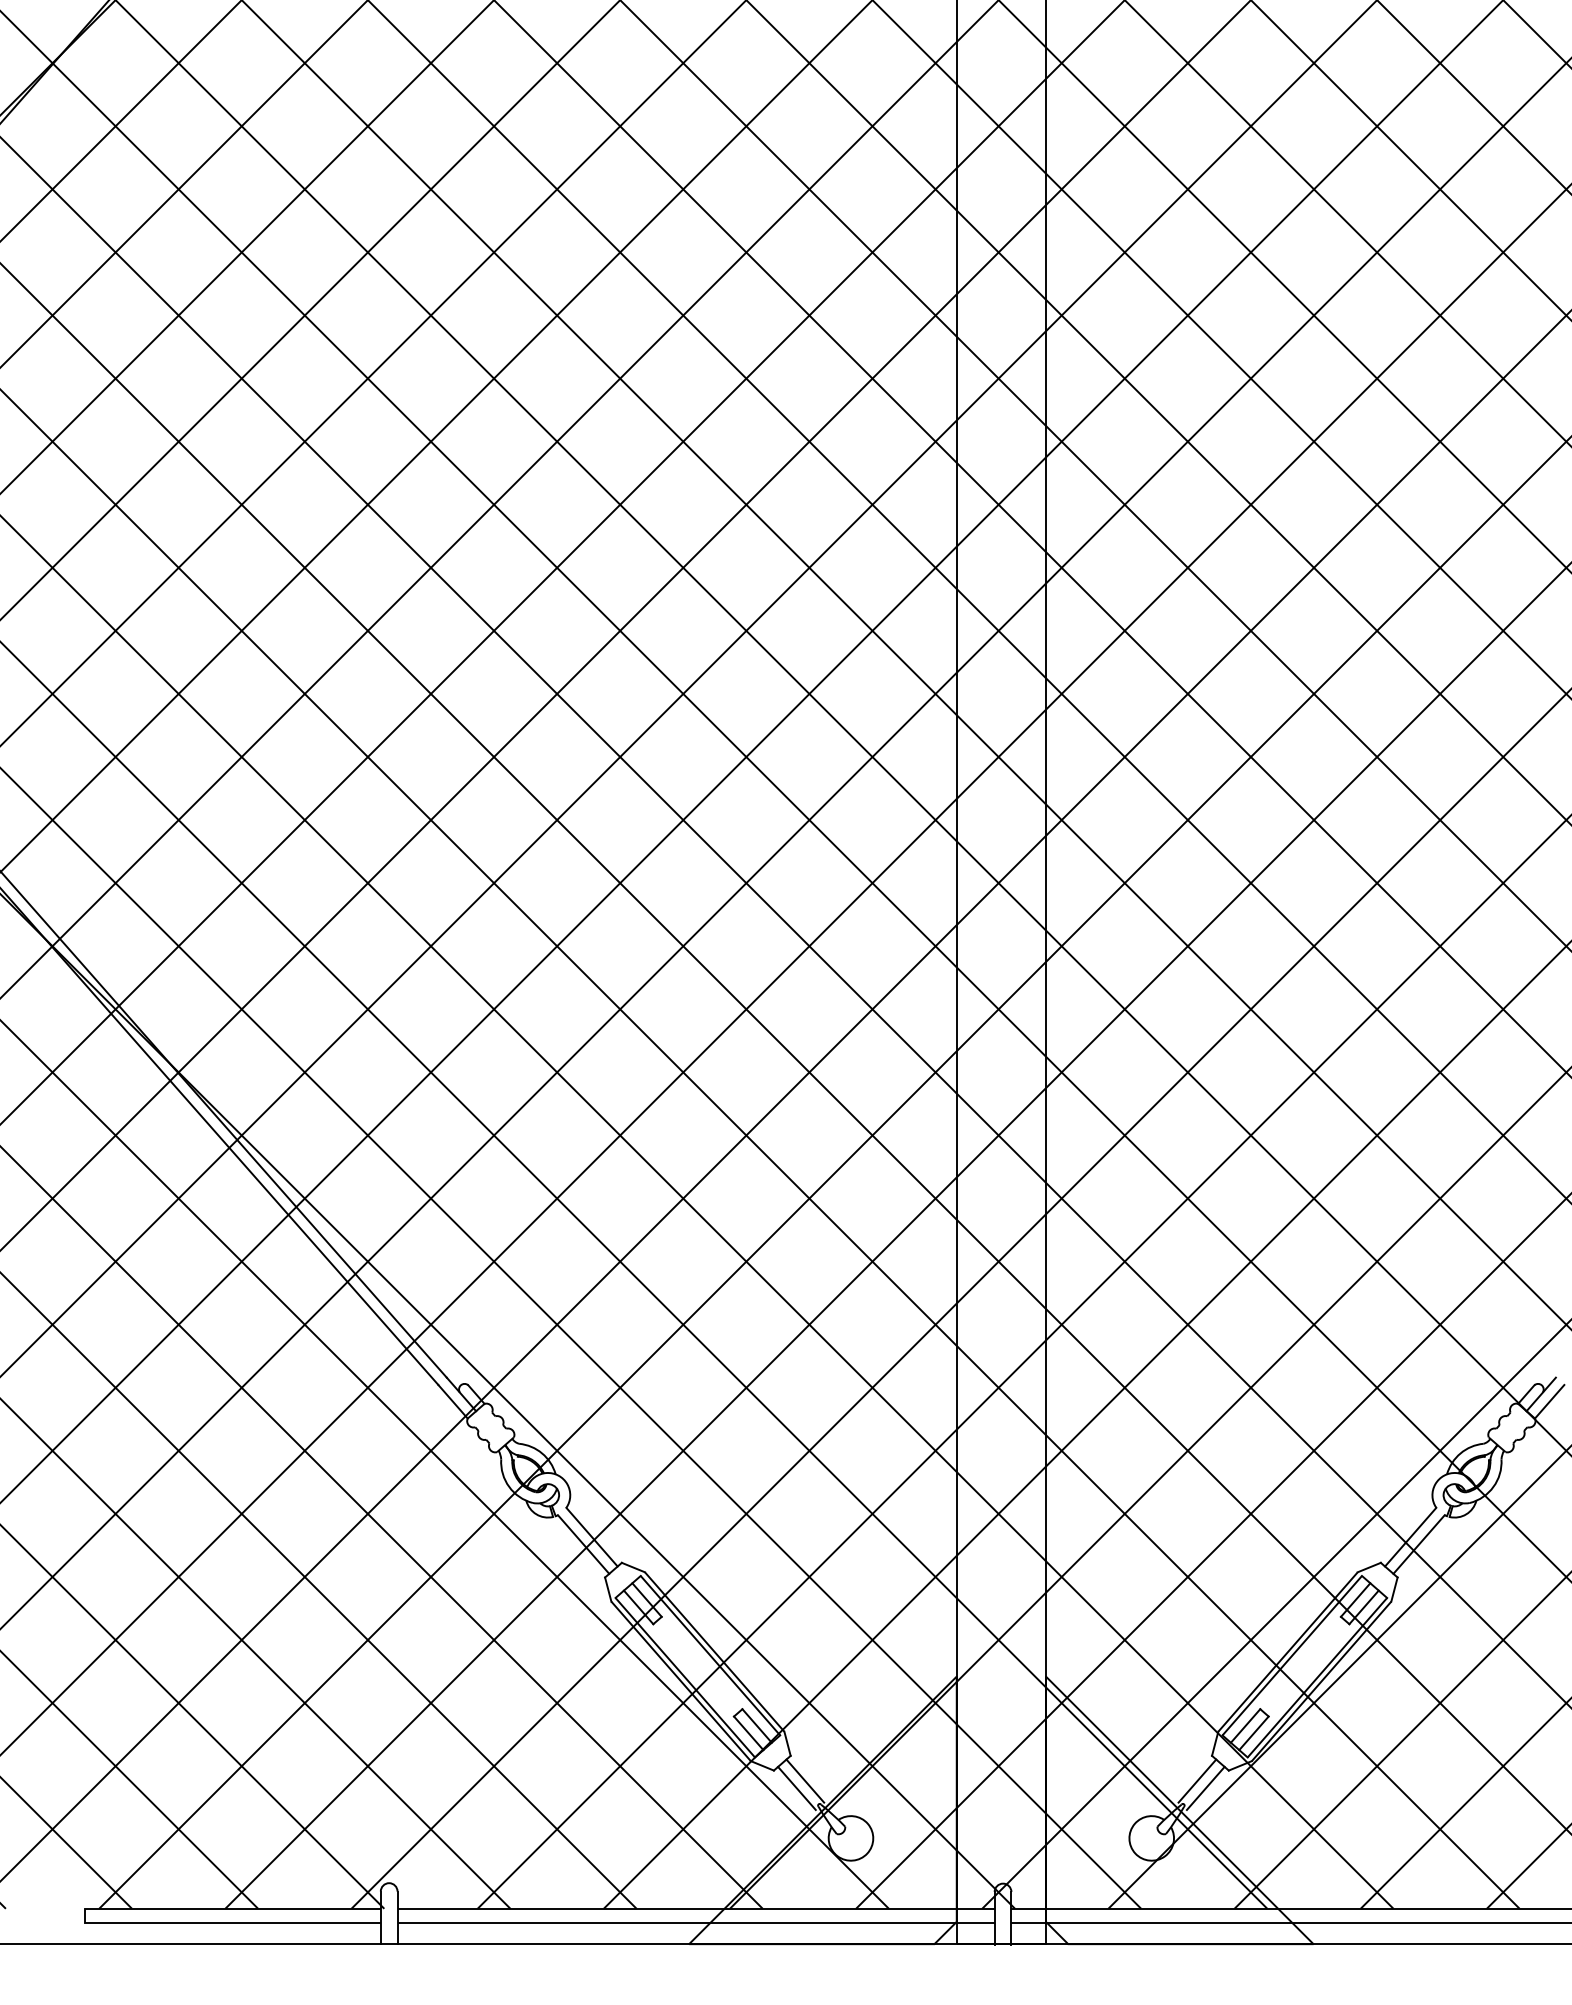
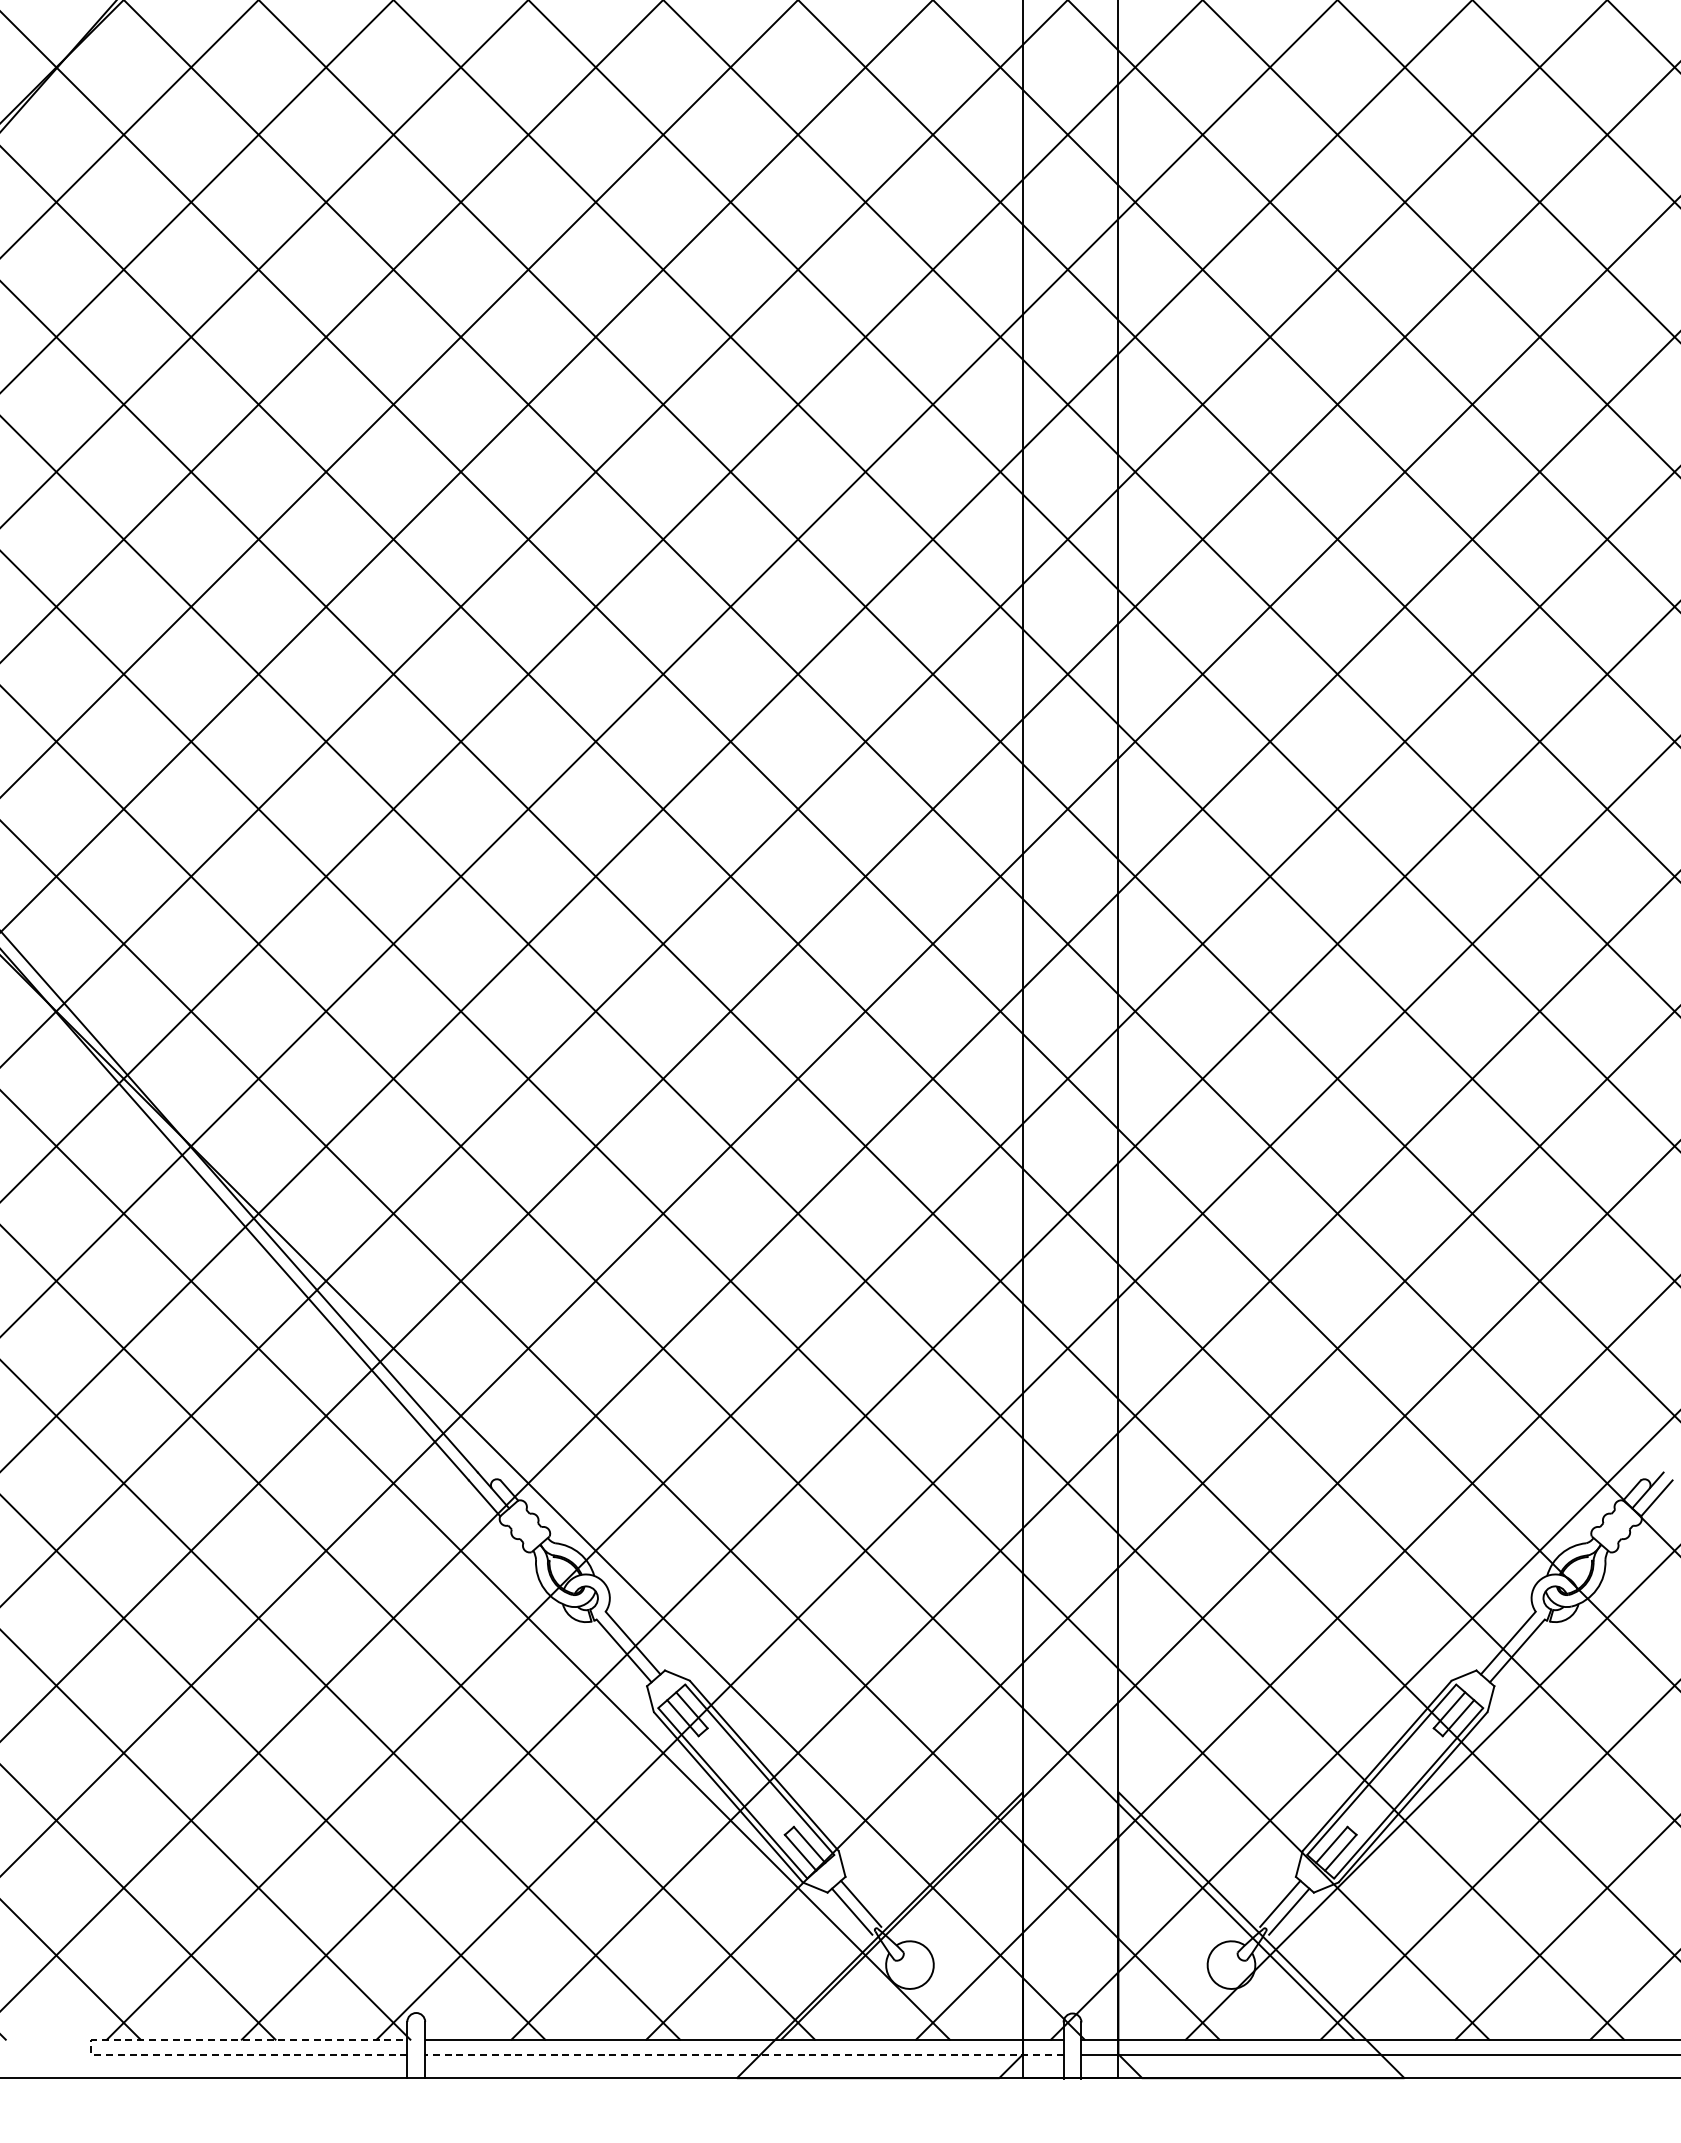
line: (85, 1915) -> (91, 2047), solid -> dashed
line: (695, 1922) -> (743, 2055), solid -> dashed

